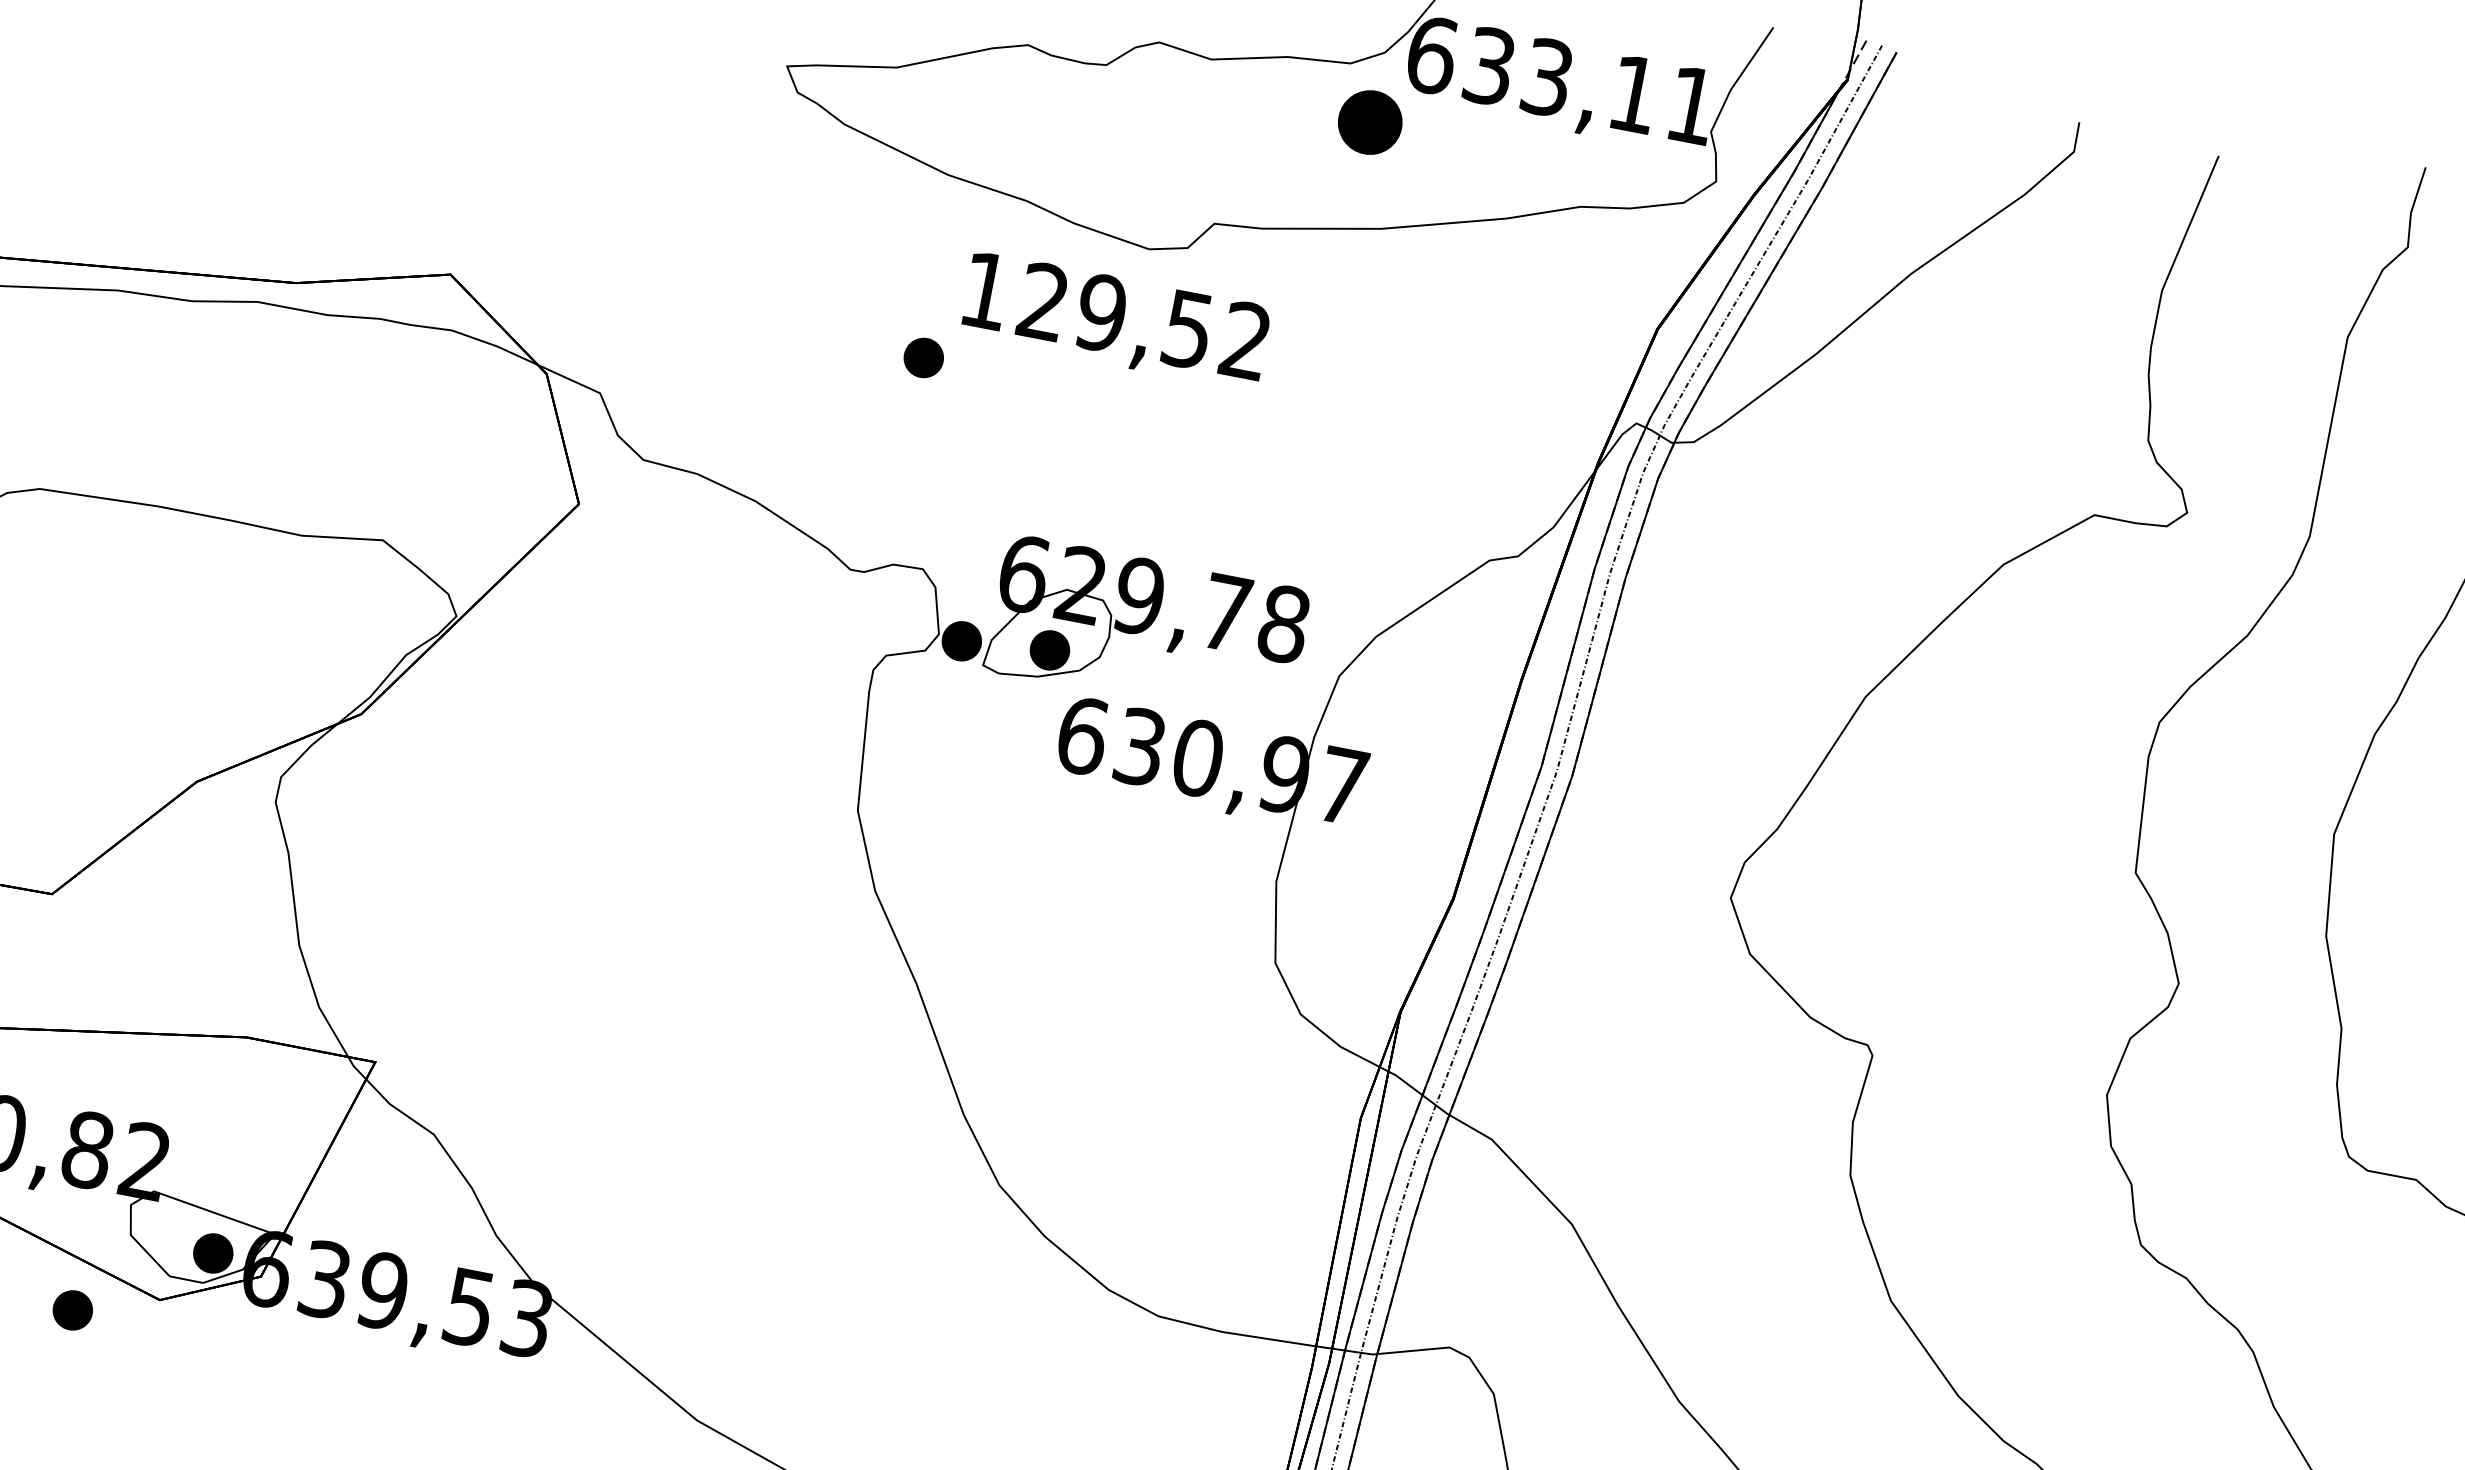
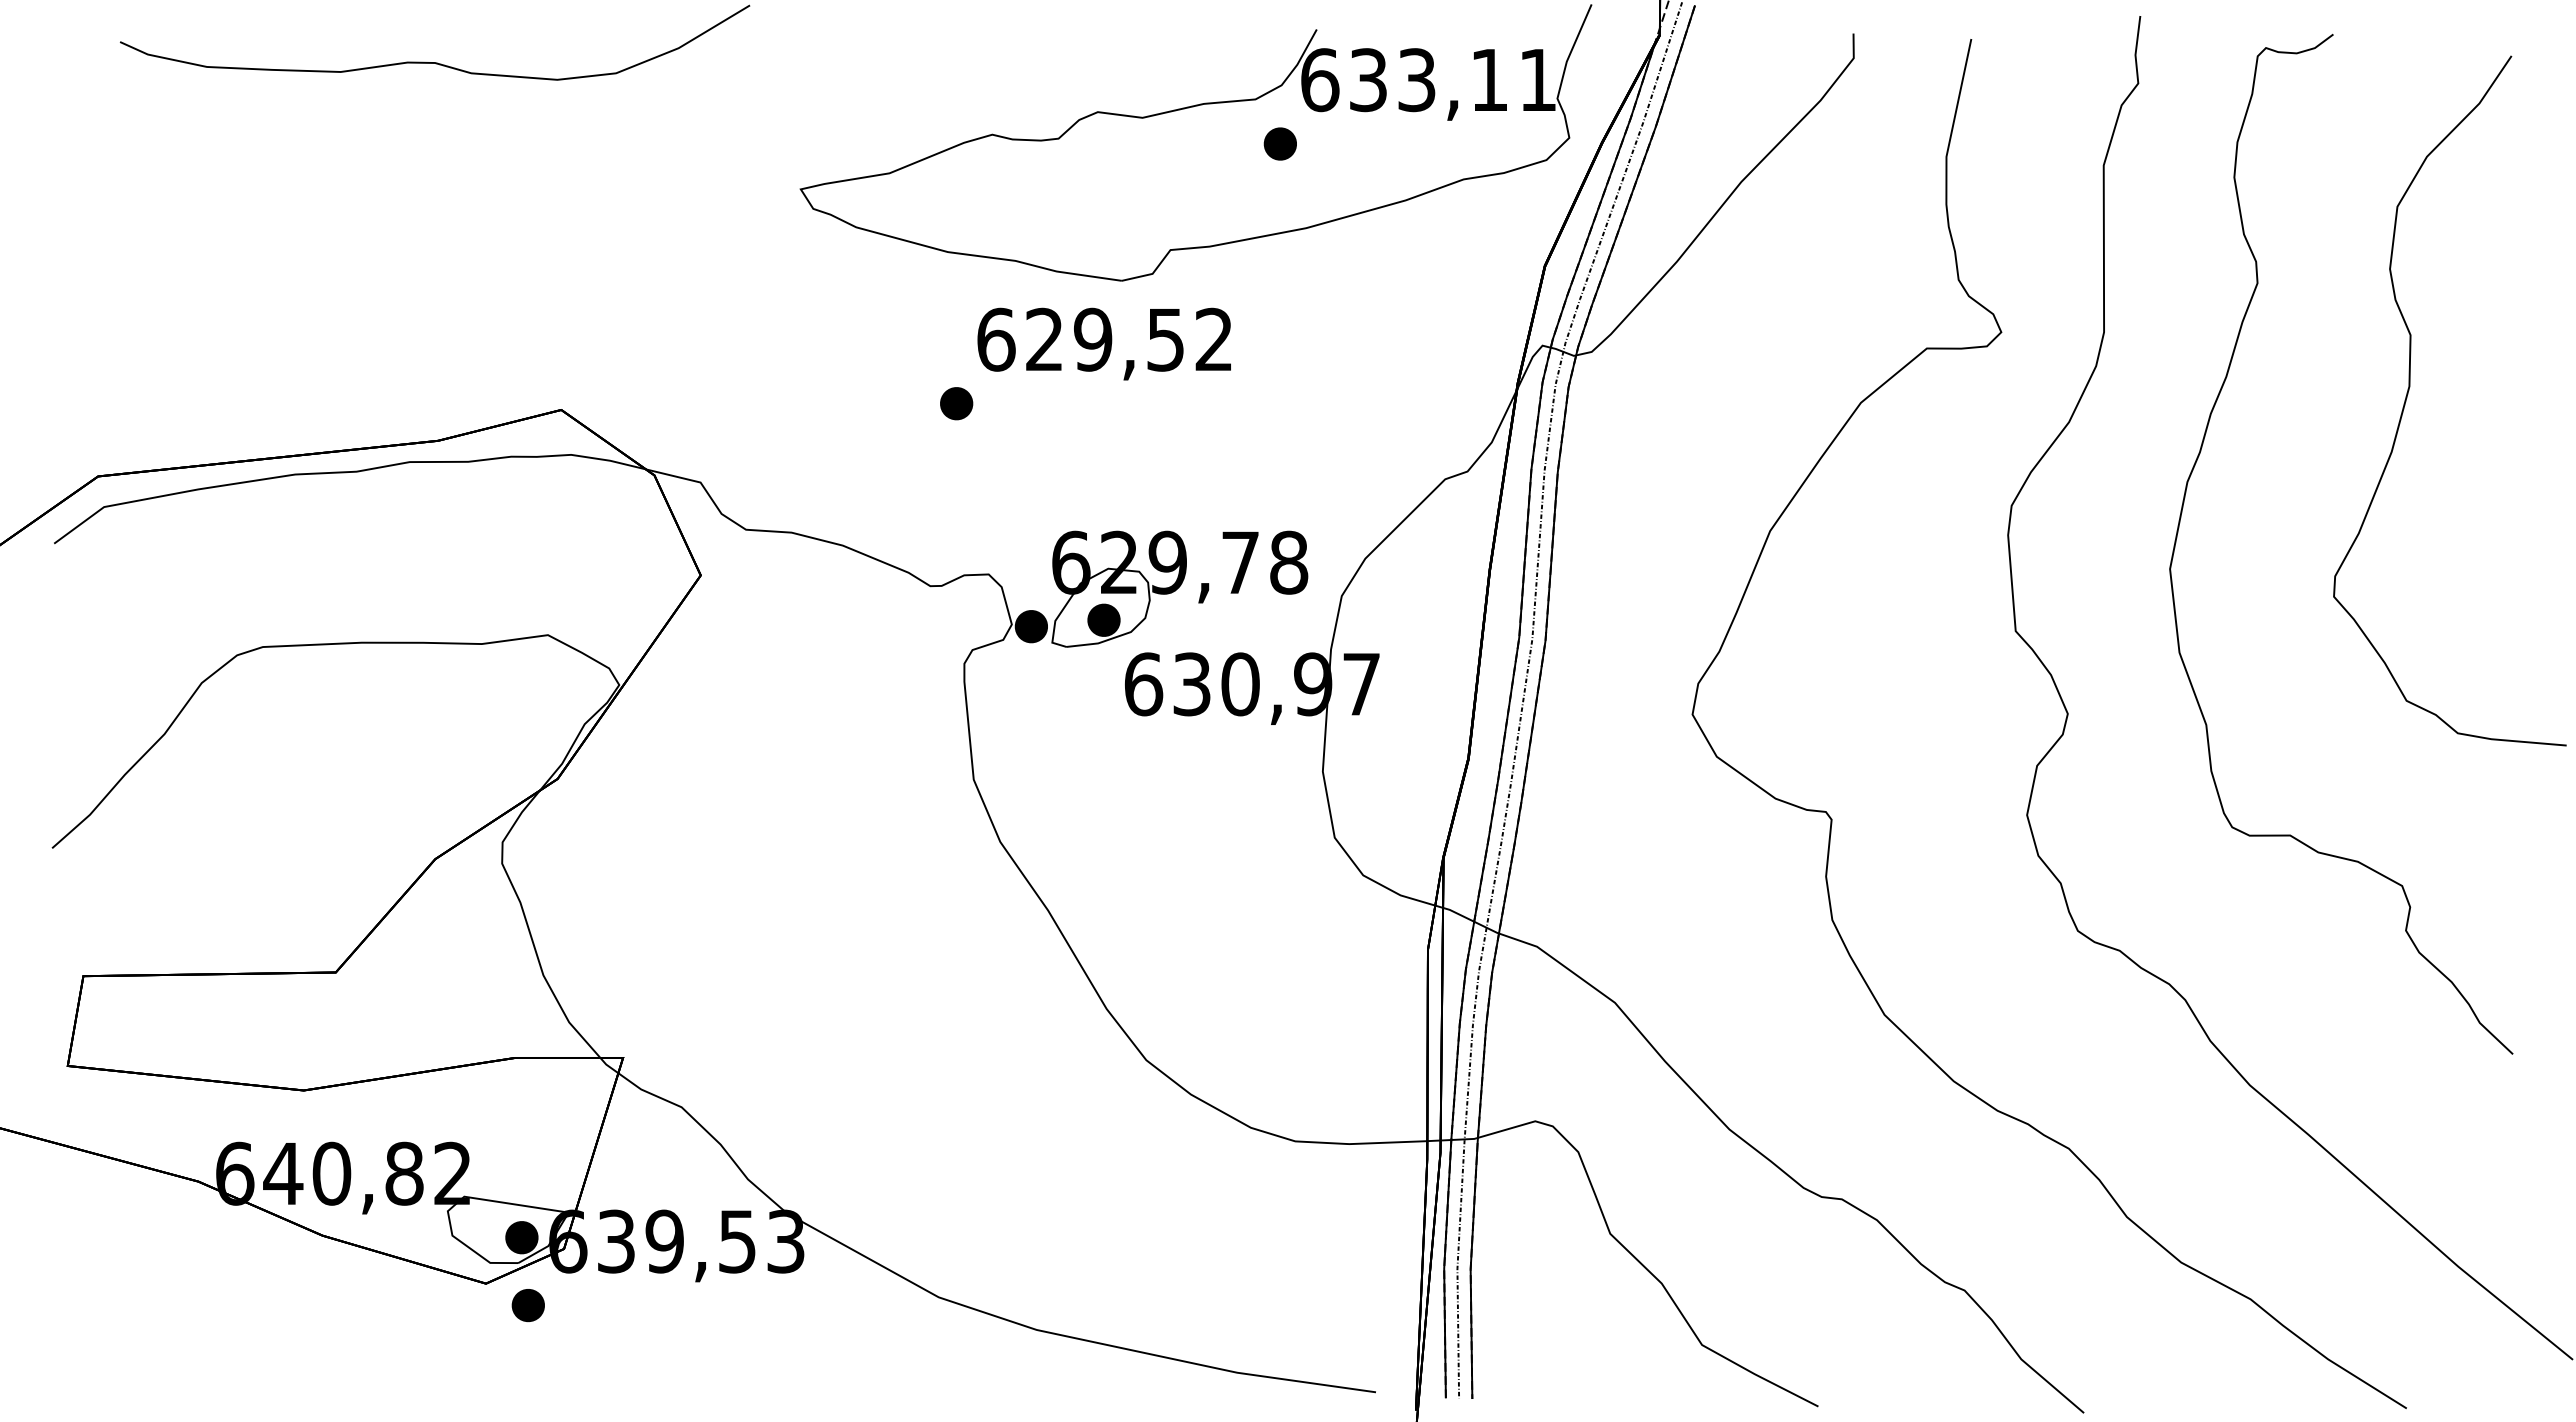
part: (1368, 121) -> (1279, 143), size x0.62
text: (986, 290) -> (996, 339), 129,52 -> 629,52
part: (71, 1310) -> (527, 1305), moved

